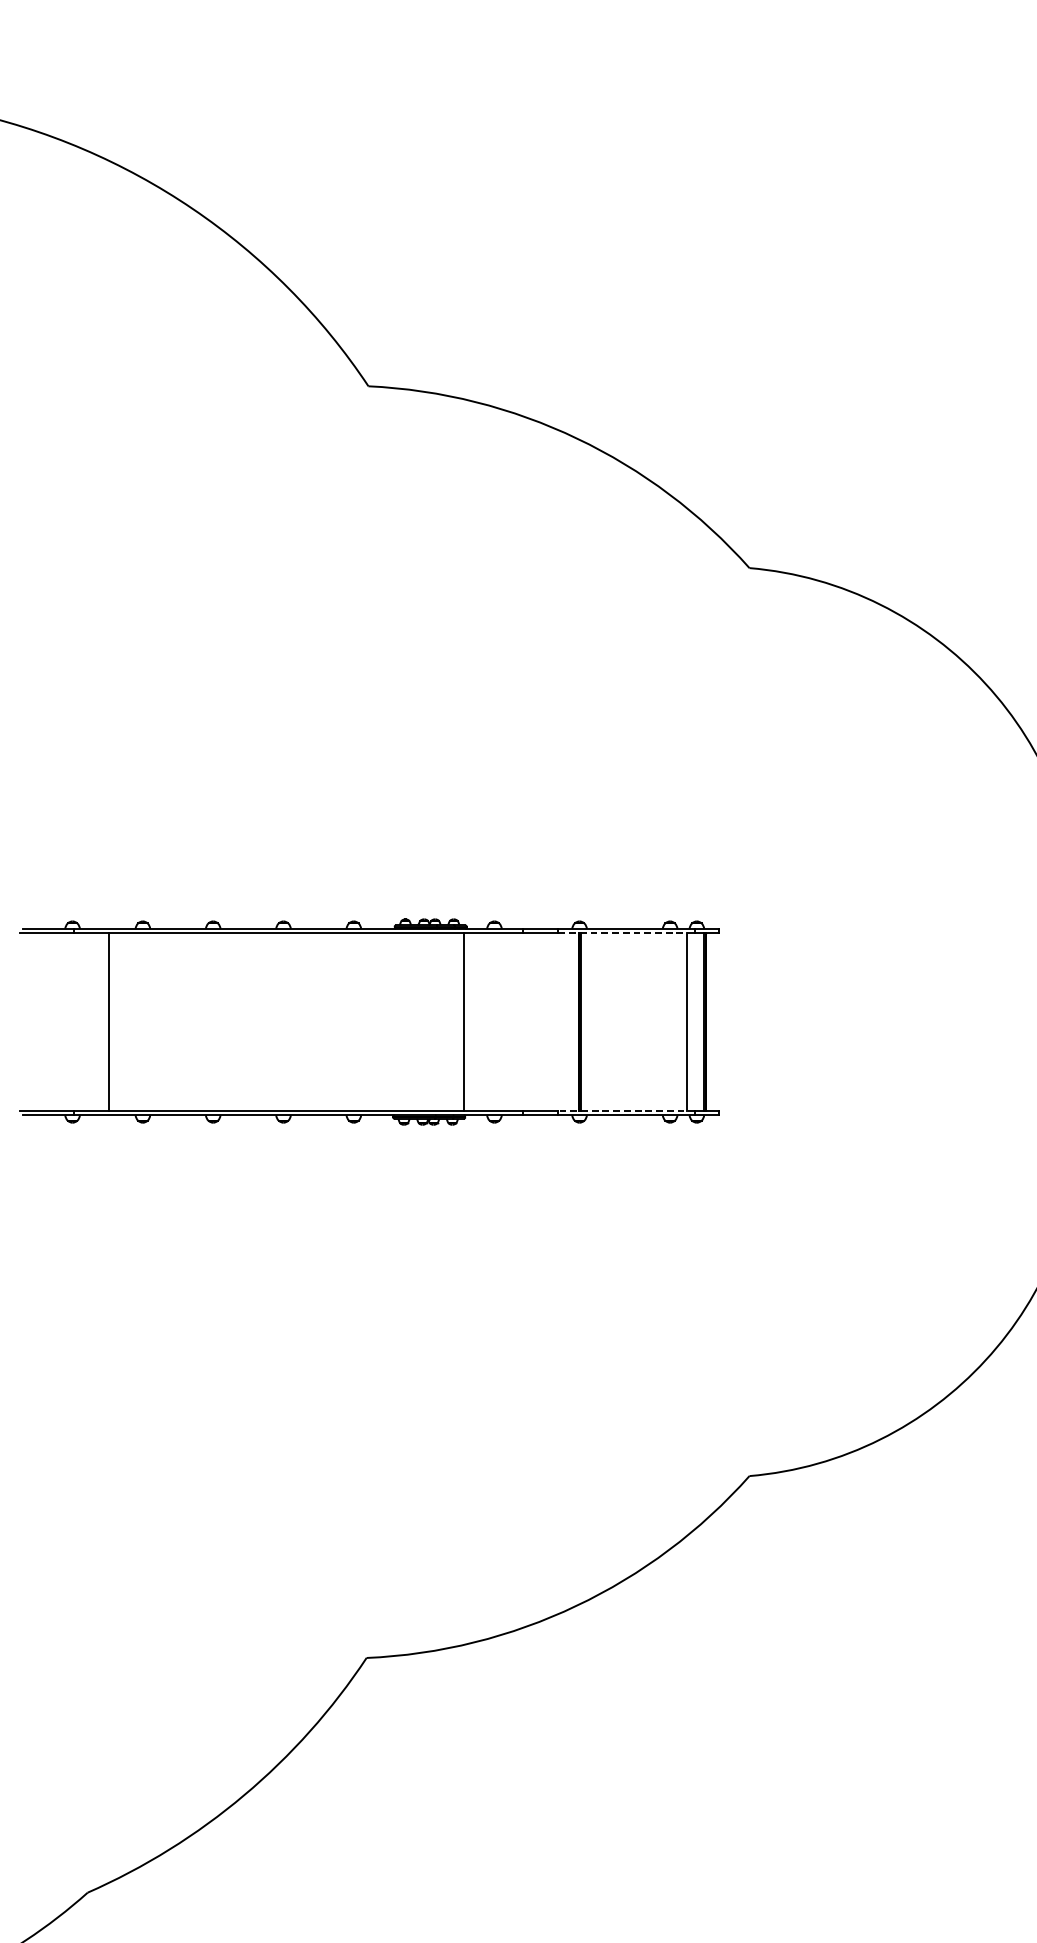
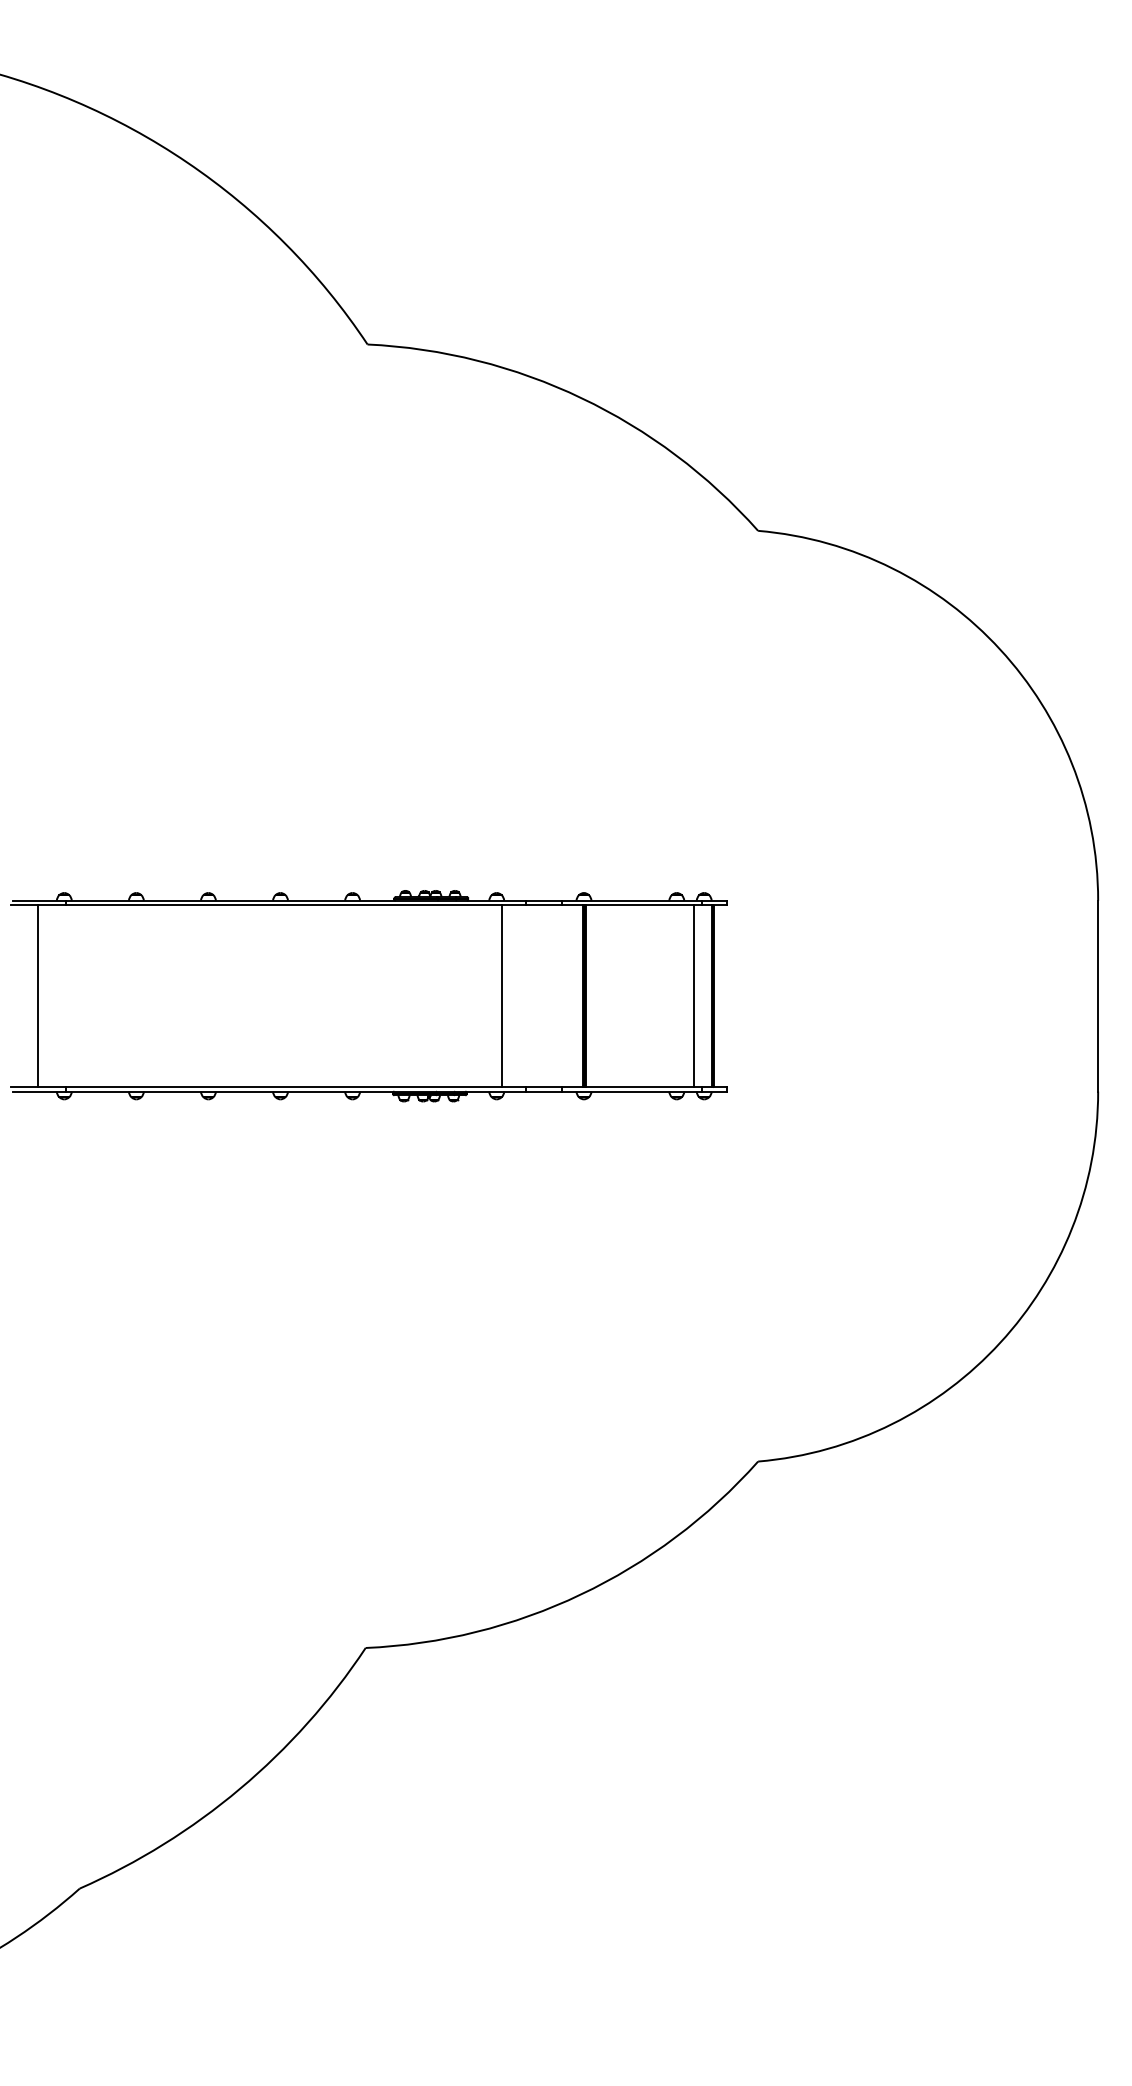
line: (626, 933) -> (632, 905), dashed -> solid
line: (108, 1022) -> (37, 996), moved
line: (463, 1022) -> (502, 996), moved
line: (625, 1111) -> (631, 1087), dashed -> solid

